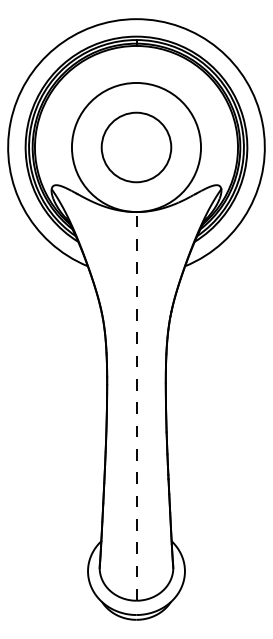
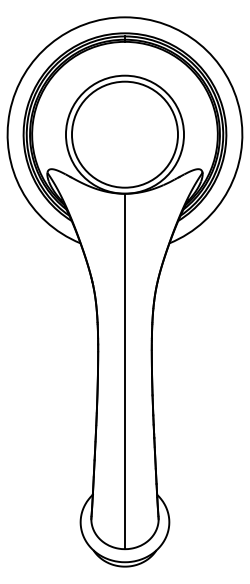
circle: (136, 147) -> (125, 134), size x1.67
line: (136, 405) -> (125, 370), dashed -> solid

